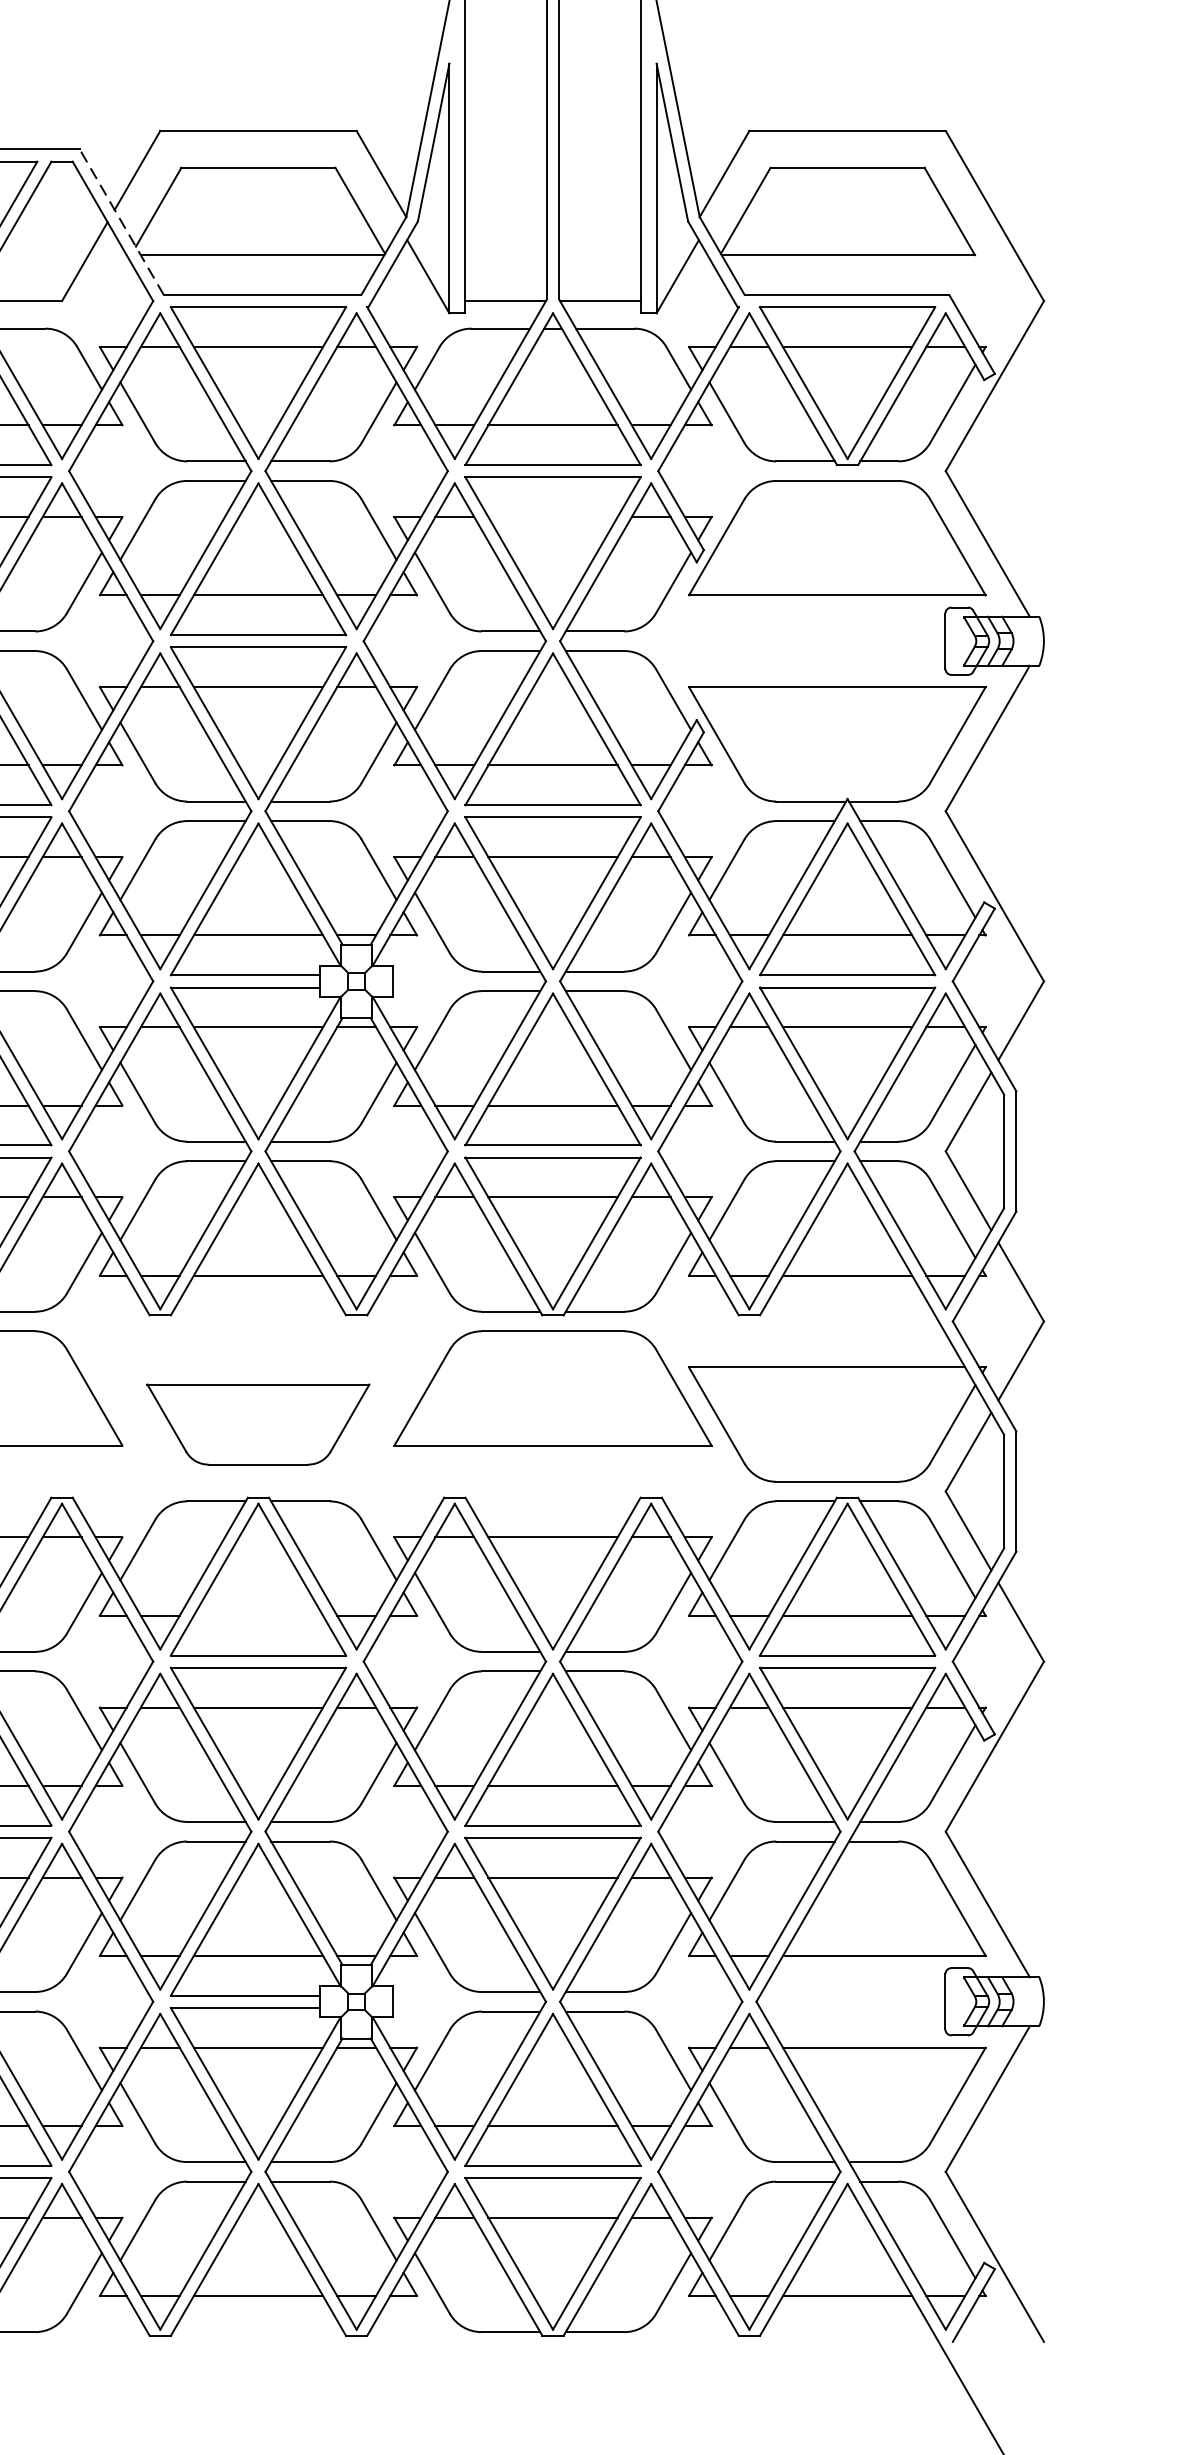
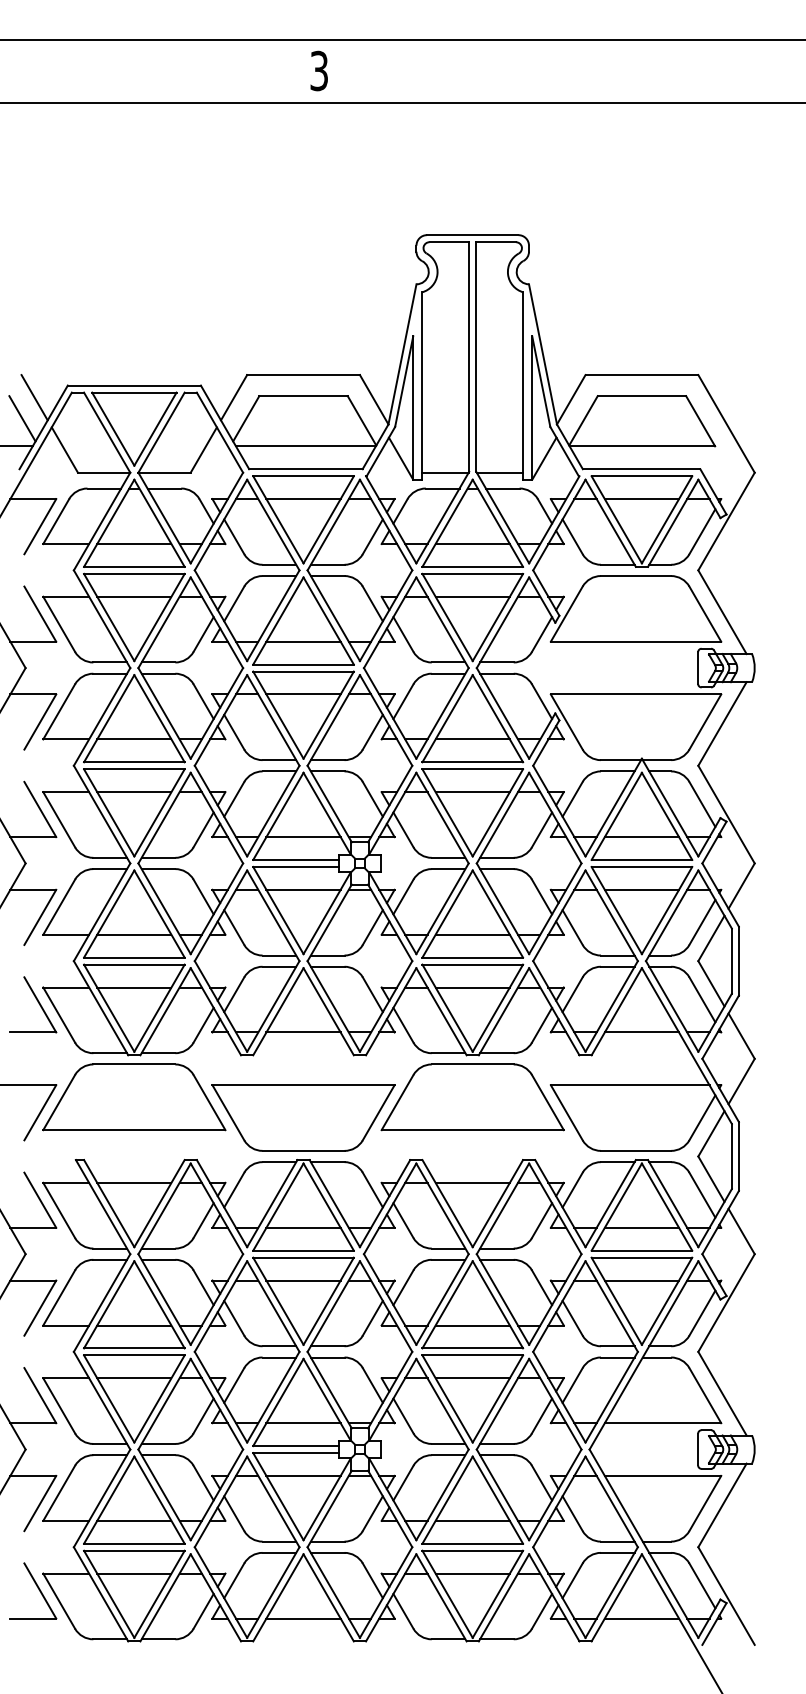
line: (120, 220) -> (224, 426), dashed -> solid
line: (552, 516) -> (472, 596), added
part: (258, 1423) -> (303, 1117), size x1.43
line: (258, 1615) -> (303, 1227), added

